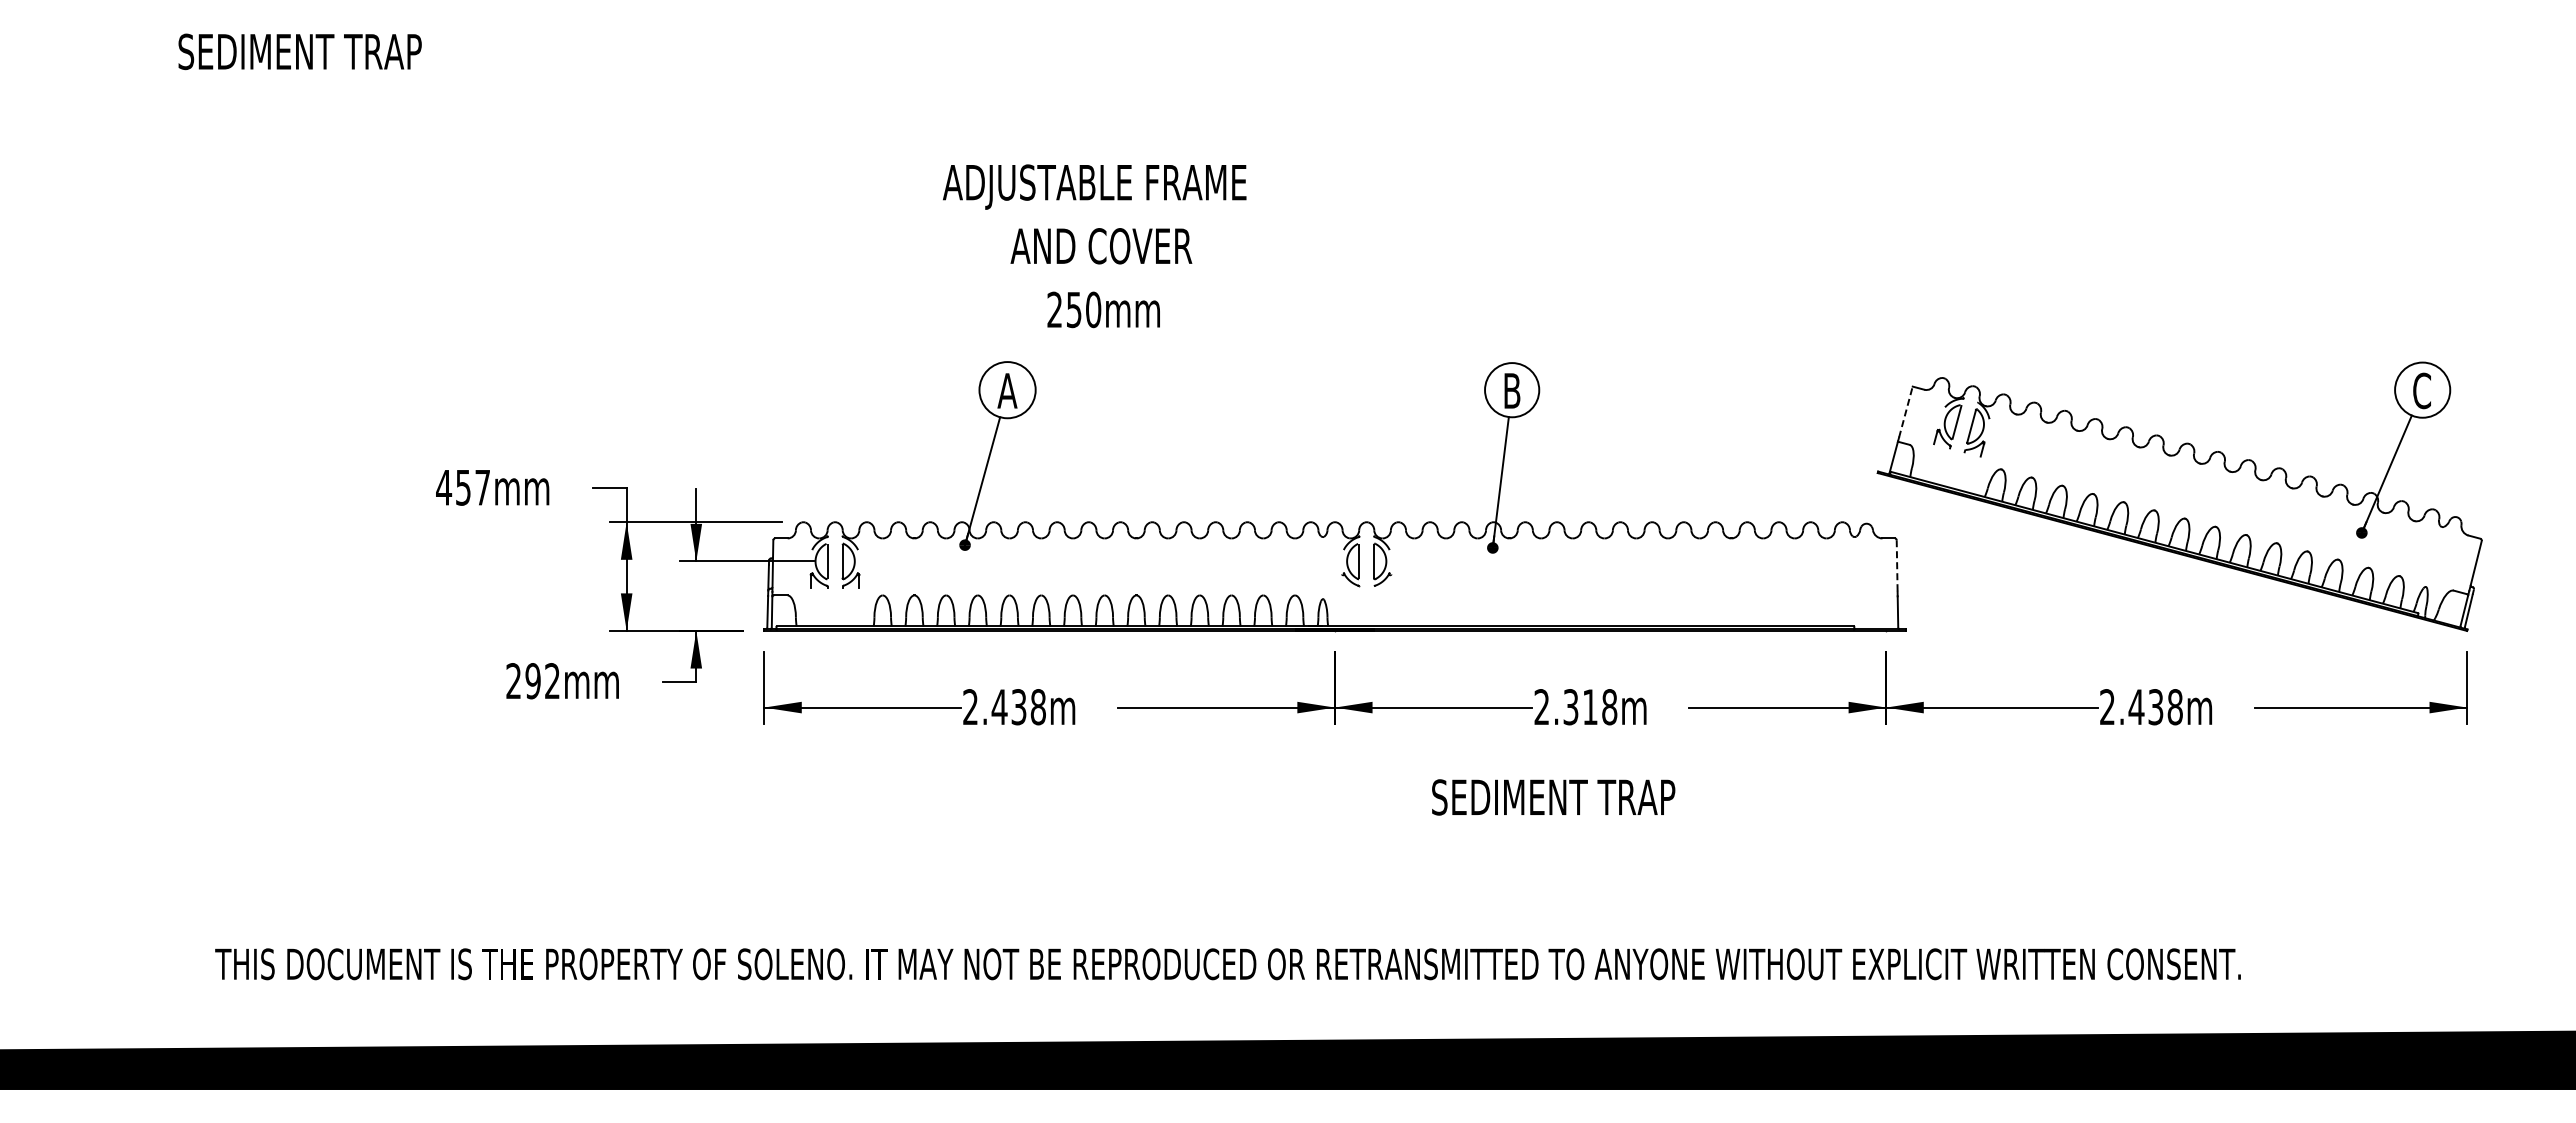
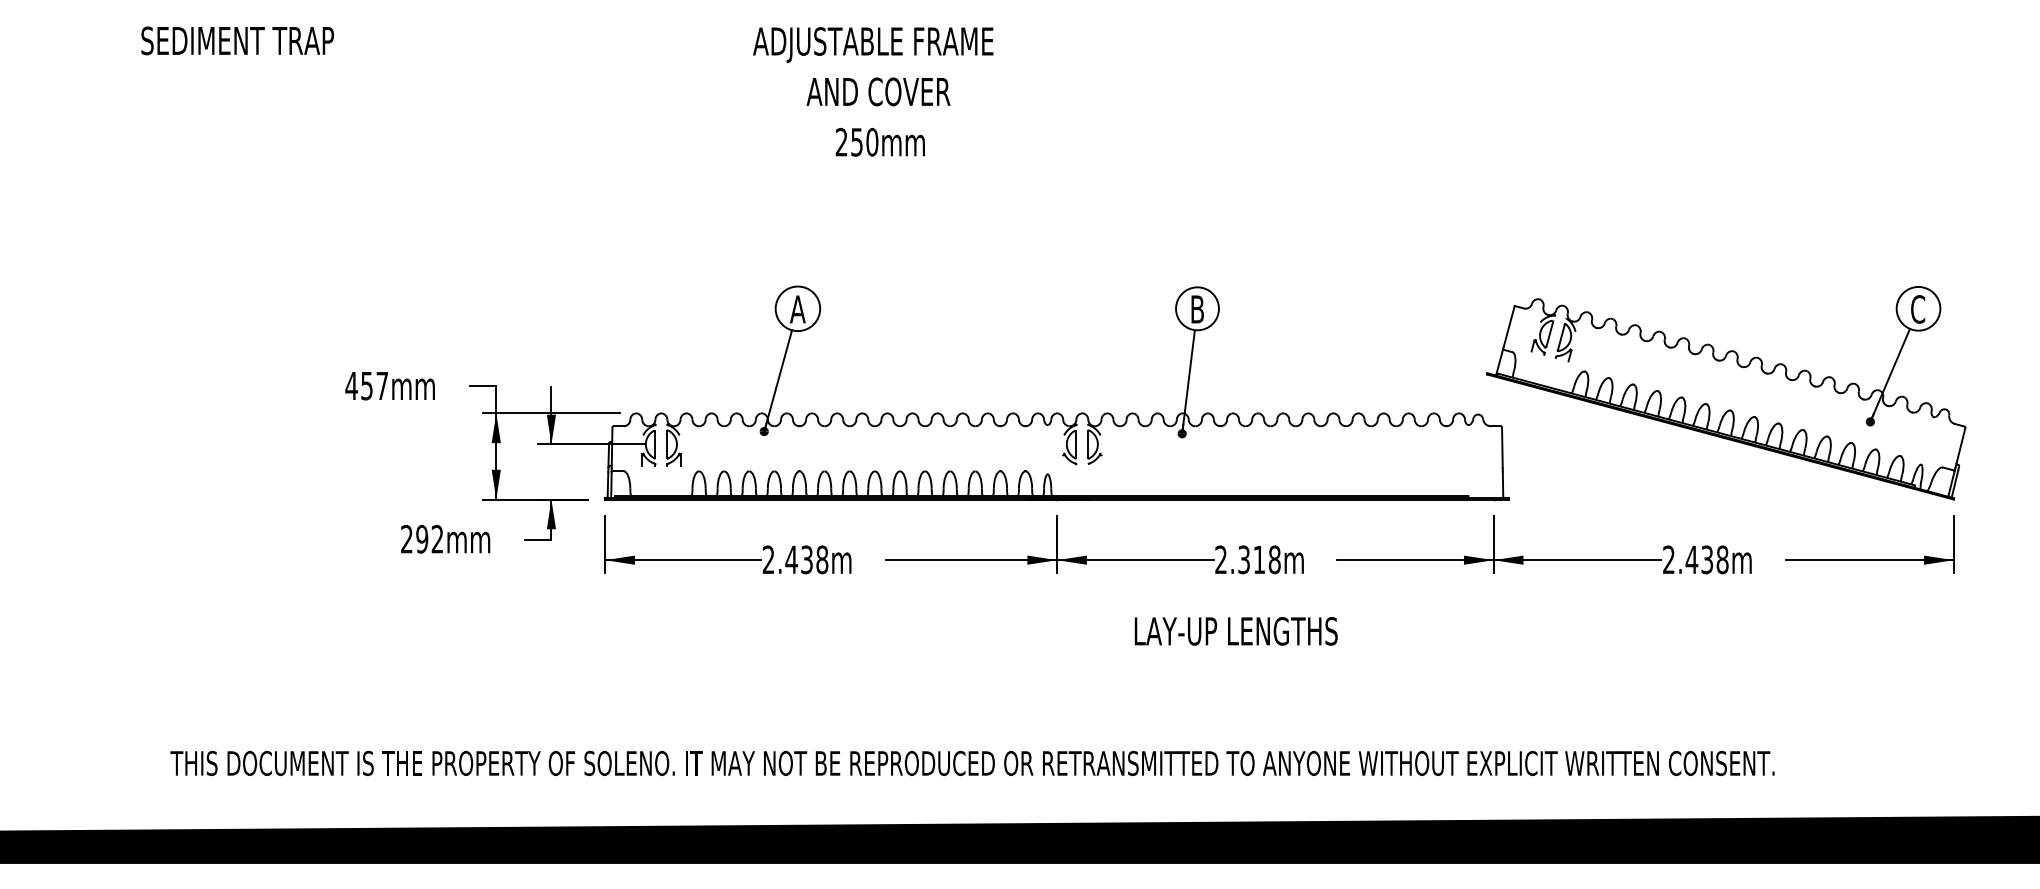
text: (1094, 246) -> (873, 92), moved
line: (1906, 411) -> (1509, 325), dashed -> solid
line: (1897, 566) -> (1502, 448), dashed -> solid
text: (1560, 797) -> (1235, 631), SEDIMENT TRAP -> LAY-UP LENGTHS

